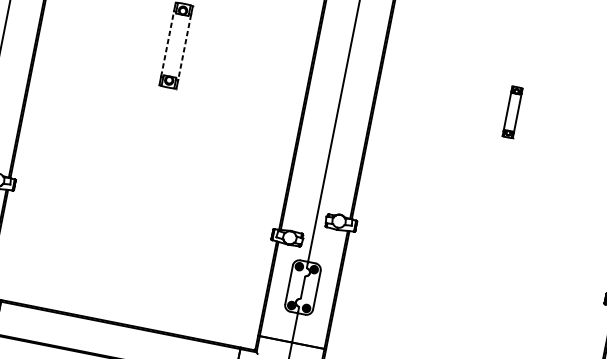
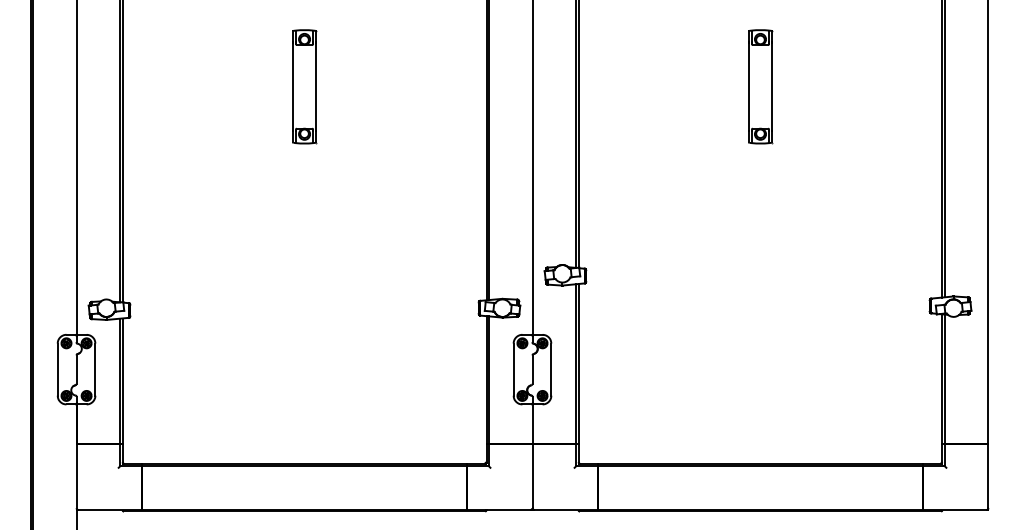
line: (167, 43) -> (292, 86), dashed -> solid
line: (184, 47) -> (316, 87), dashed -> solid
part: (512, 112) -> (760, 86), size x1.67

